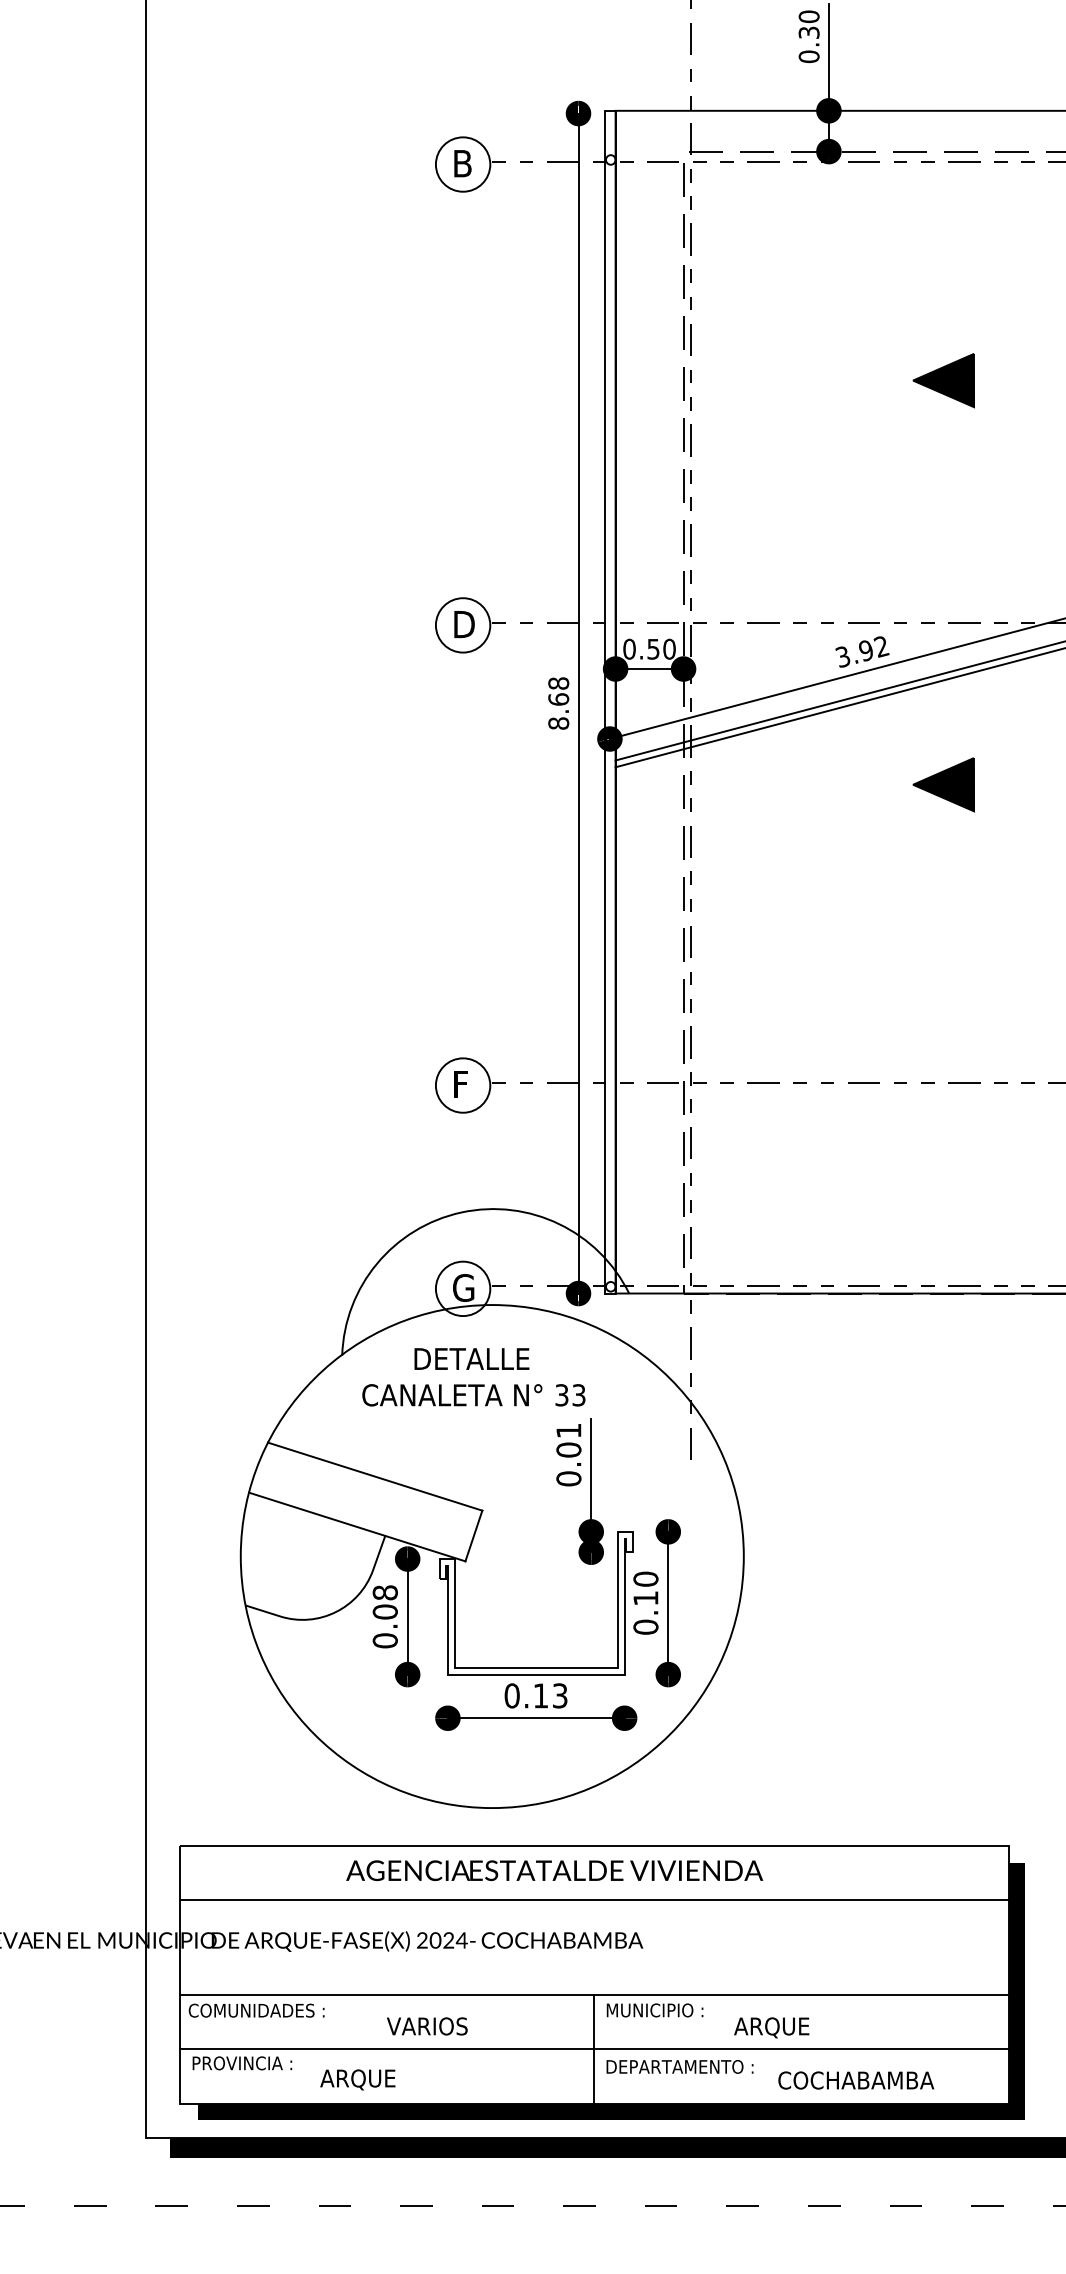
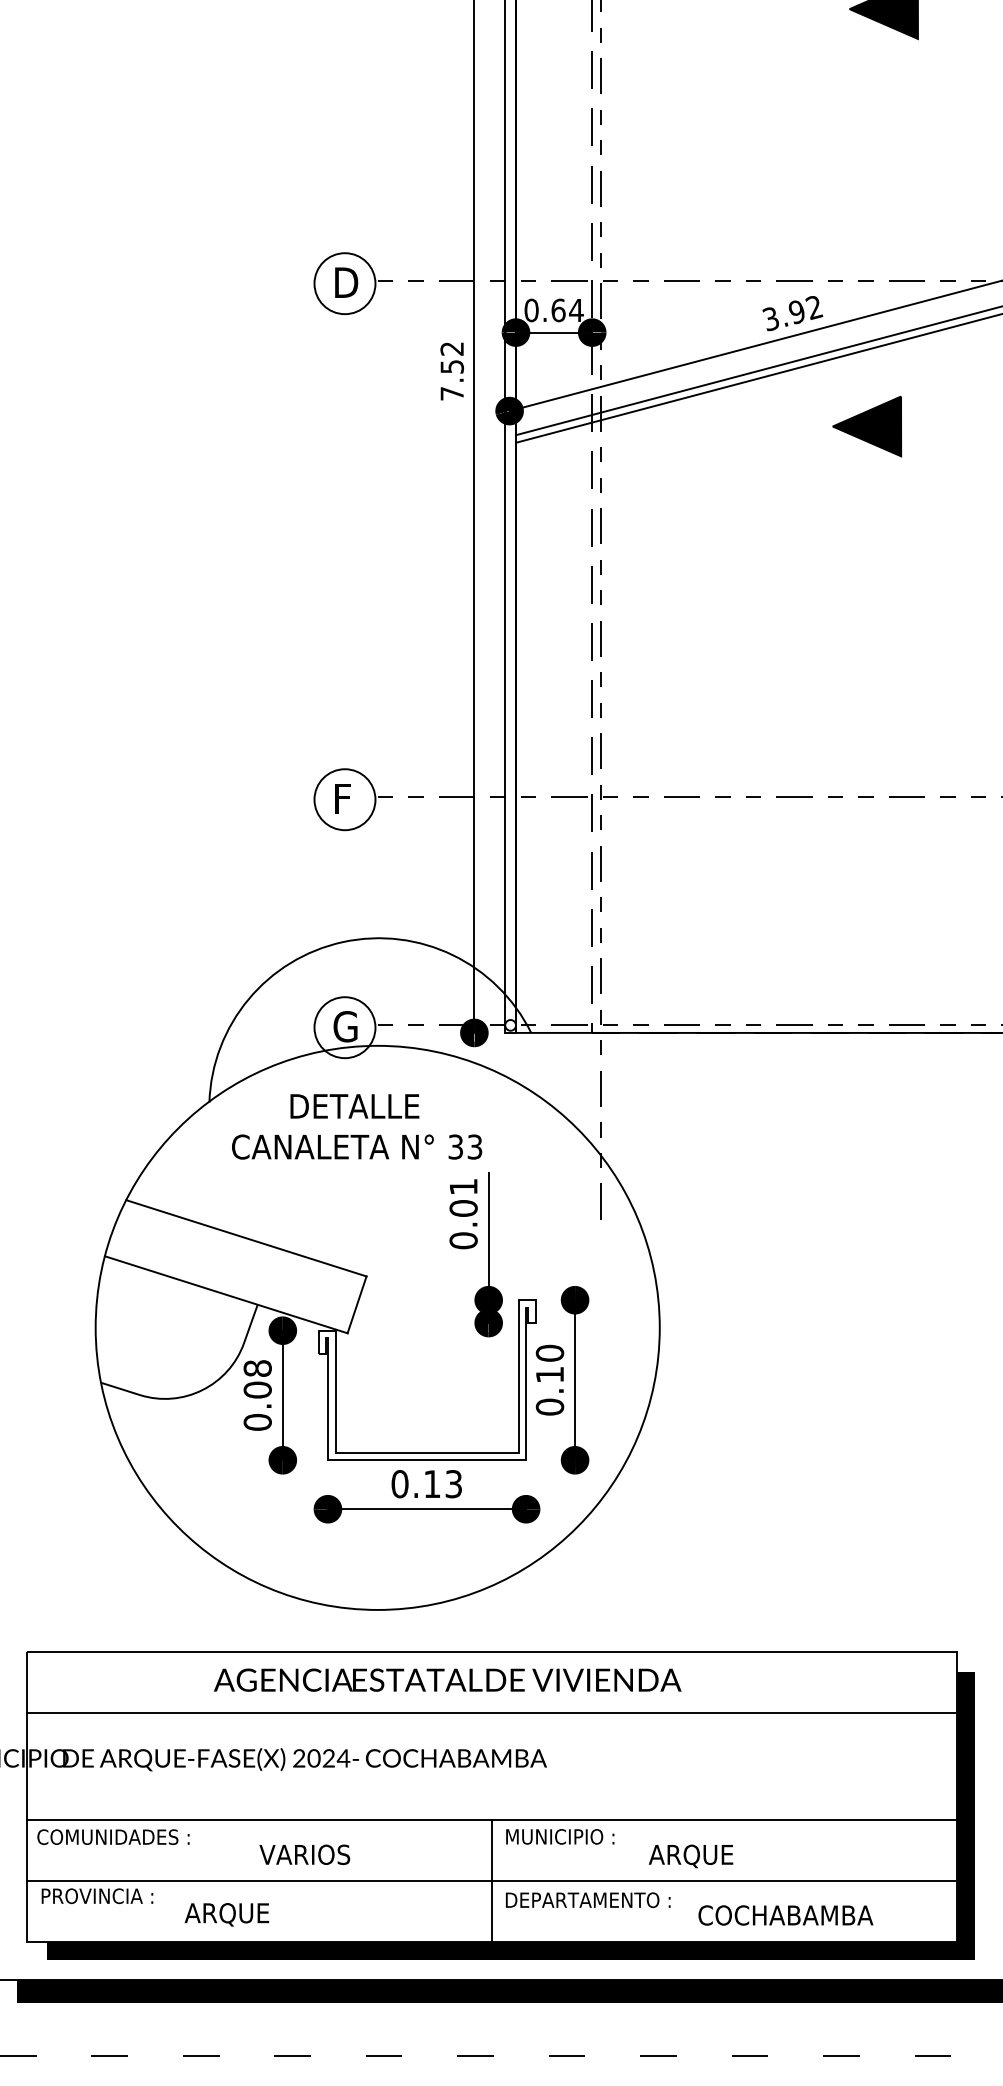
text: (661, 648) -> (567, 309), 0.50 -> 0.64
text: (558, 703) -> (451, 371), 8.68 -> 7.52
part: (943, 784) -> (866, 426), moved

